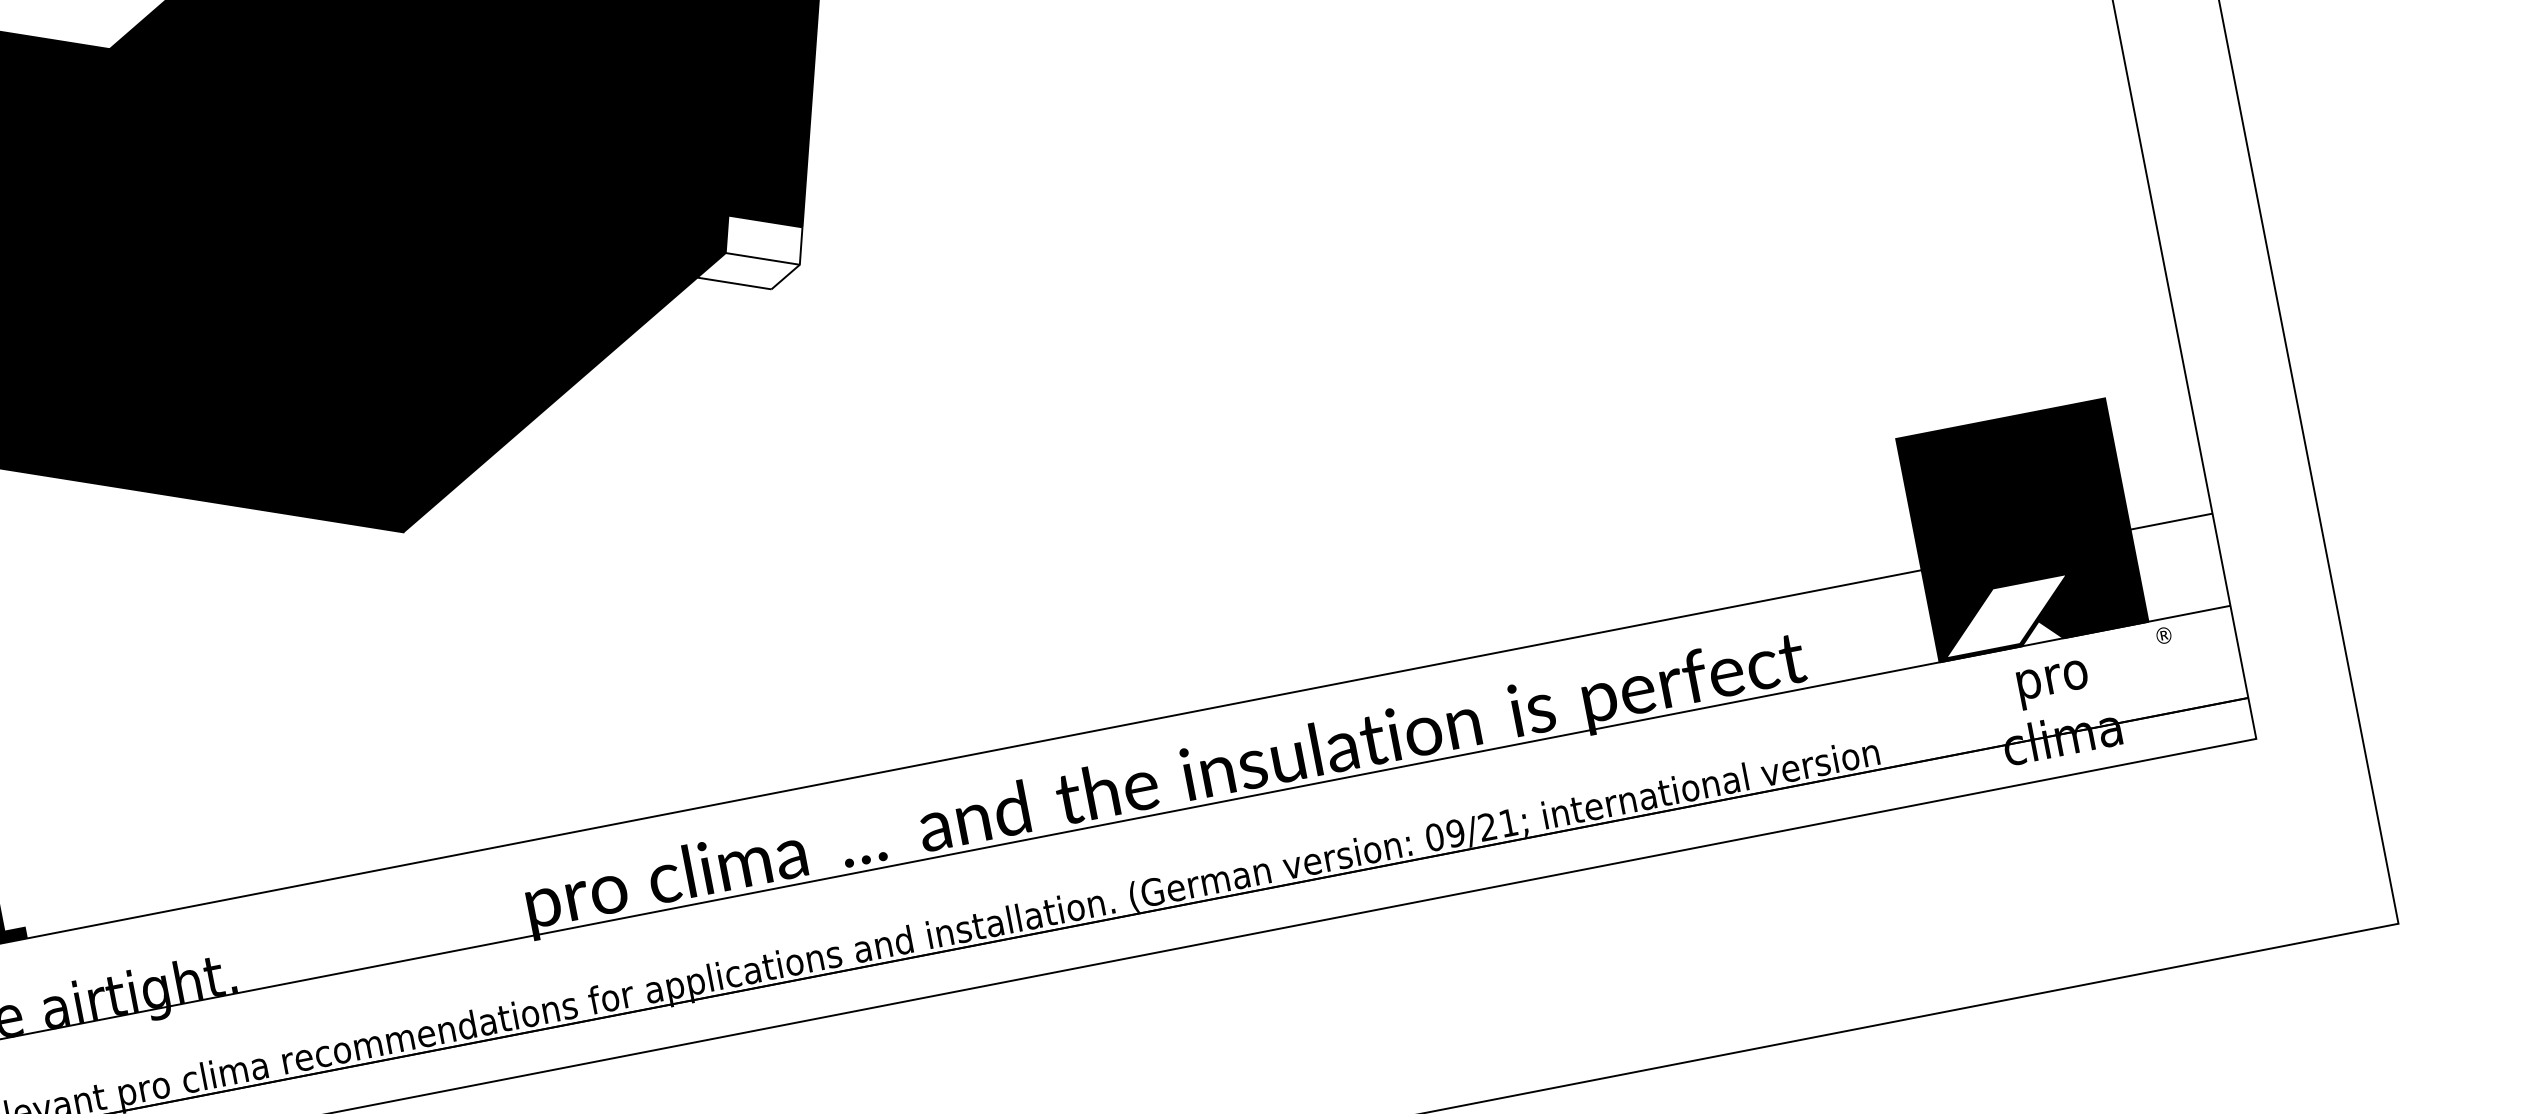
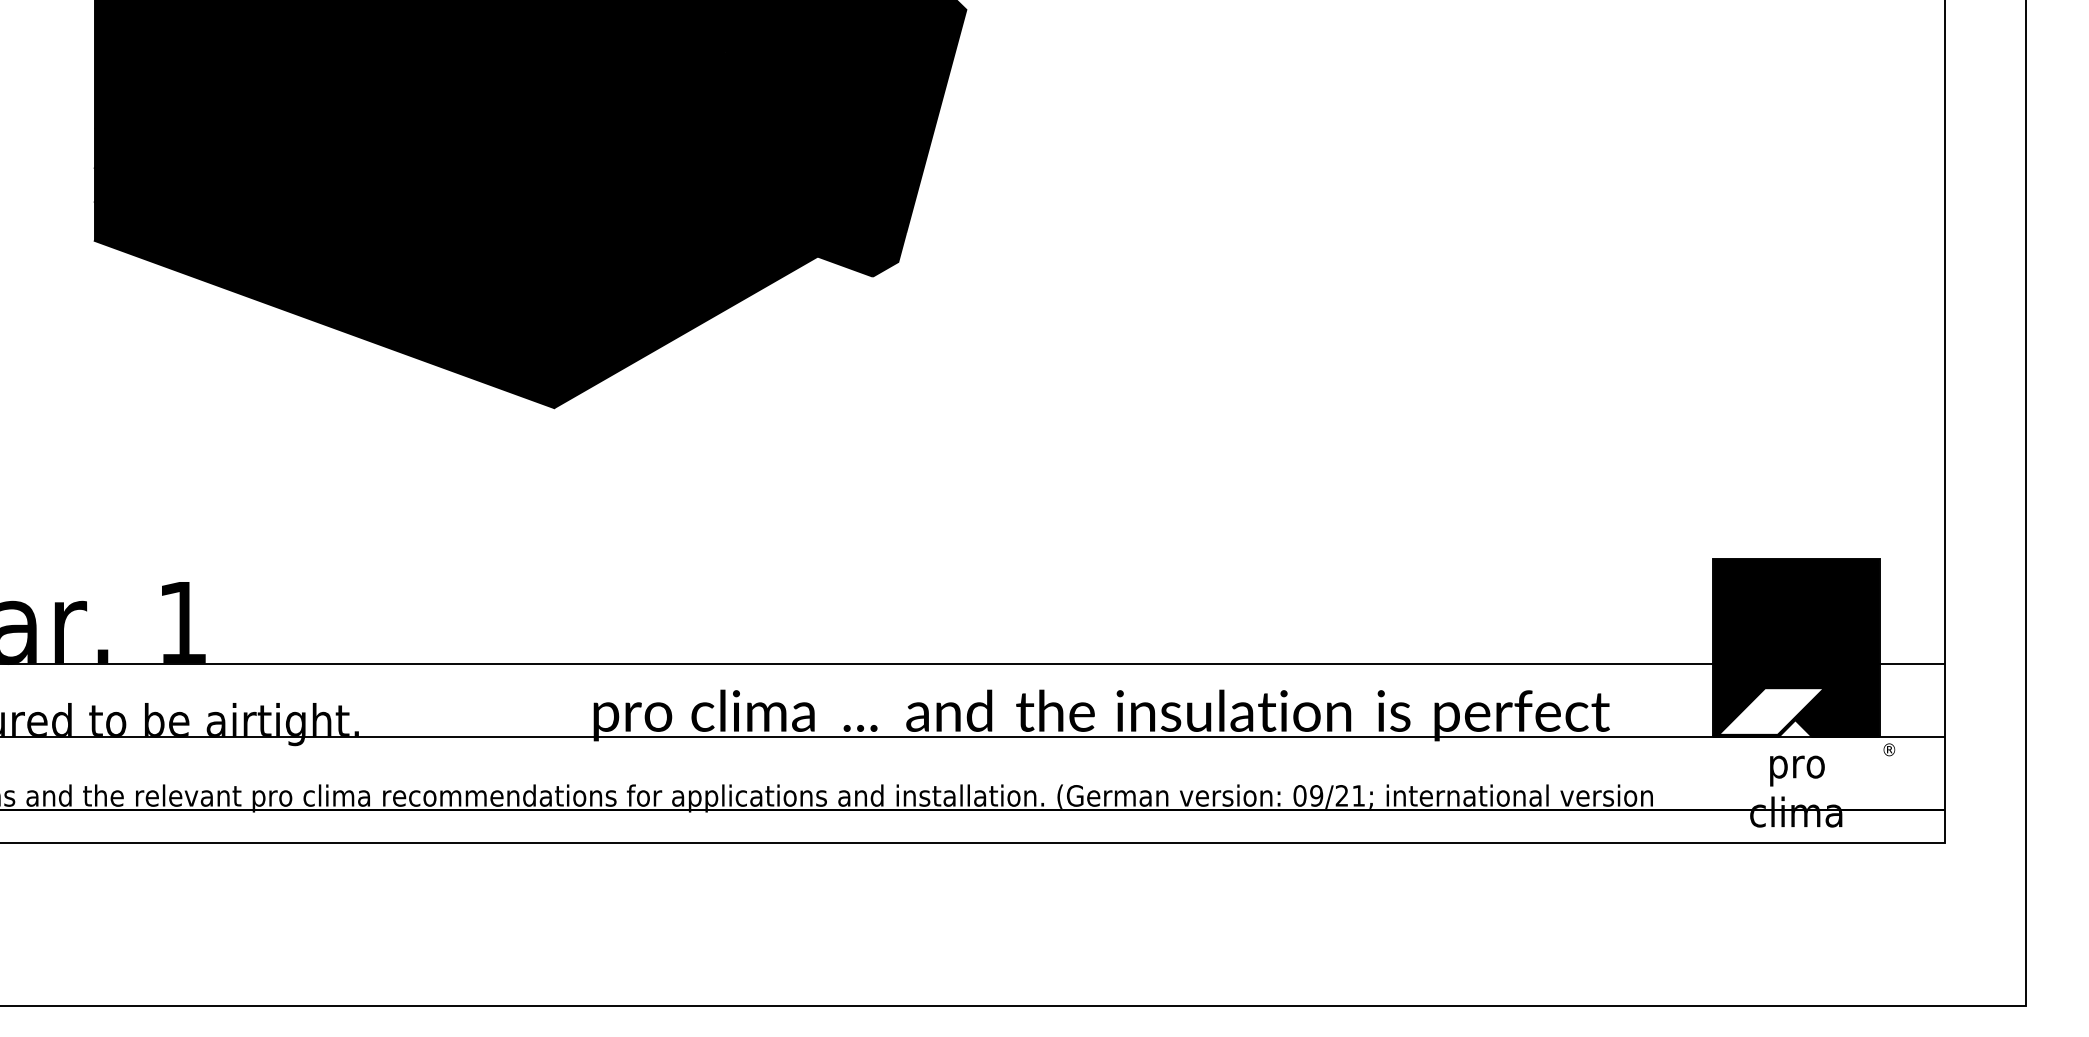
fill: (749, 251) -> (861, 244), added

